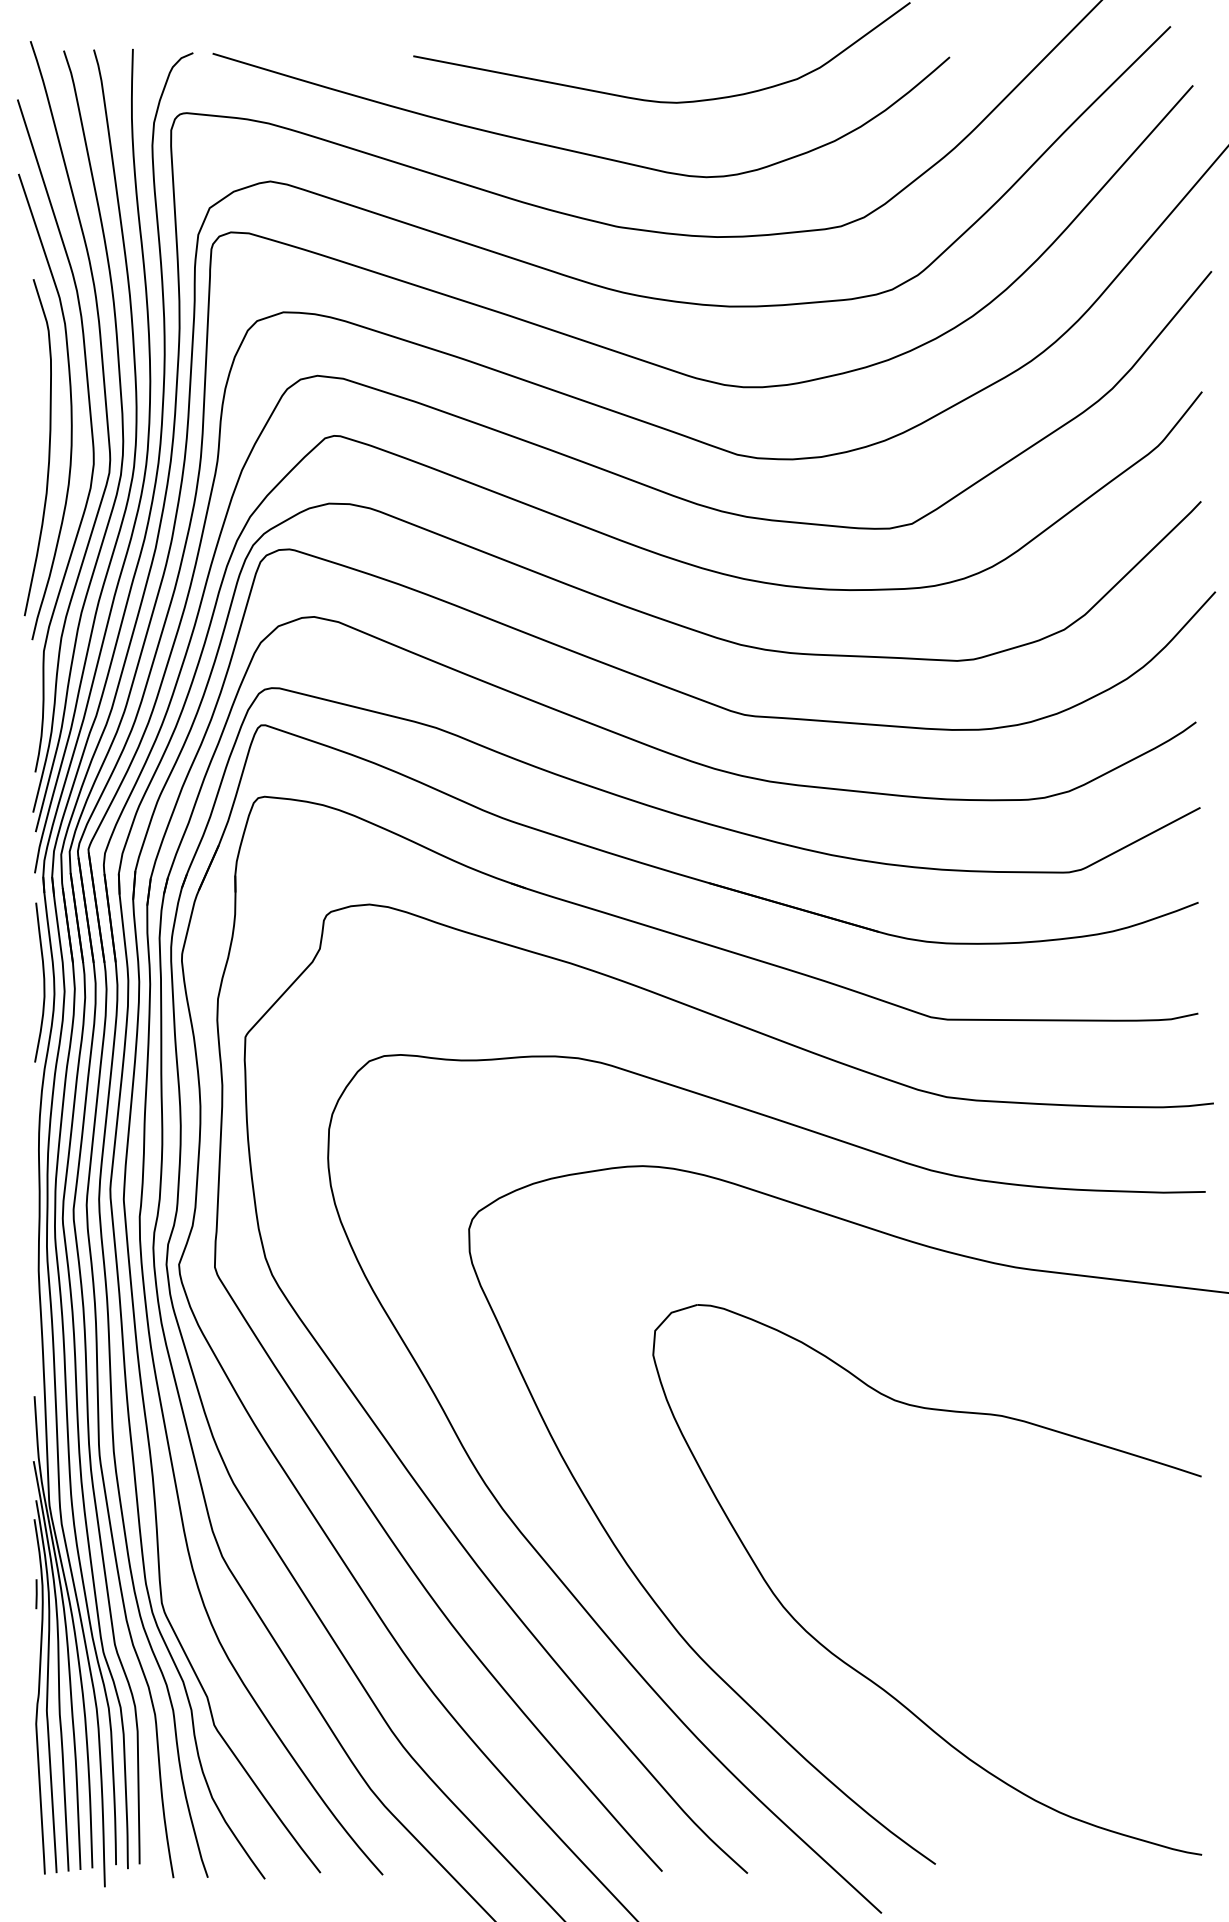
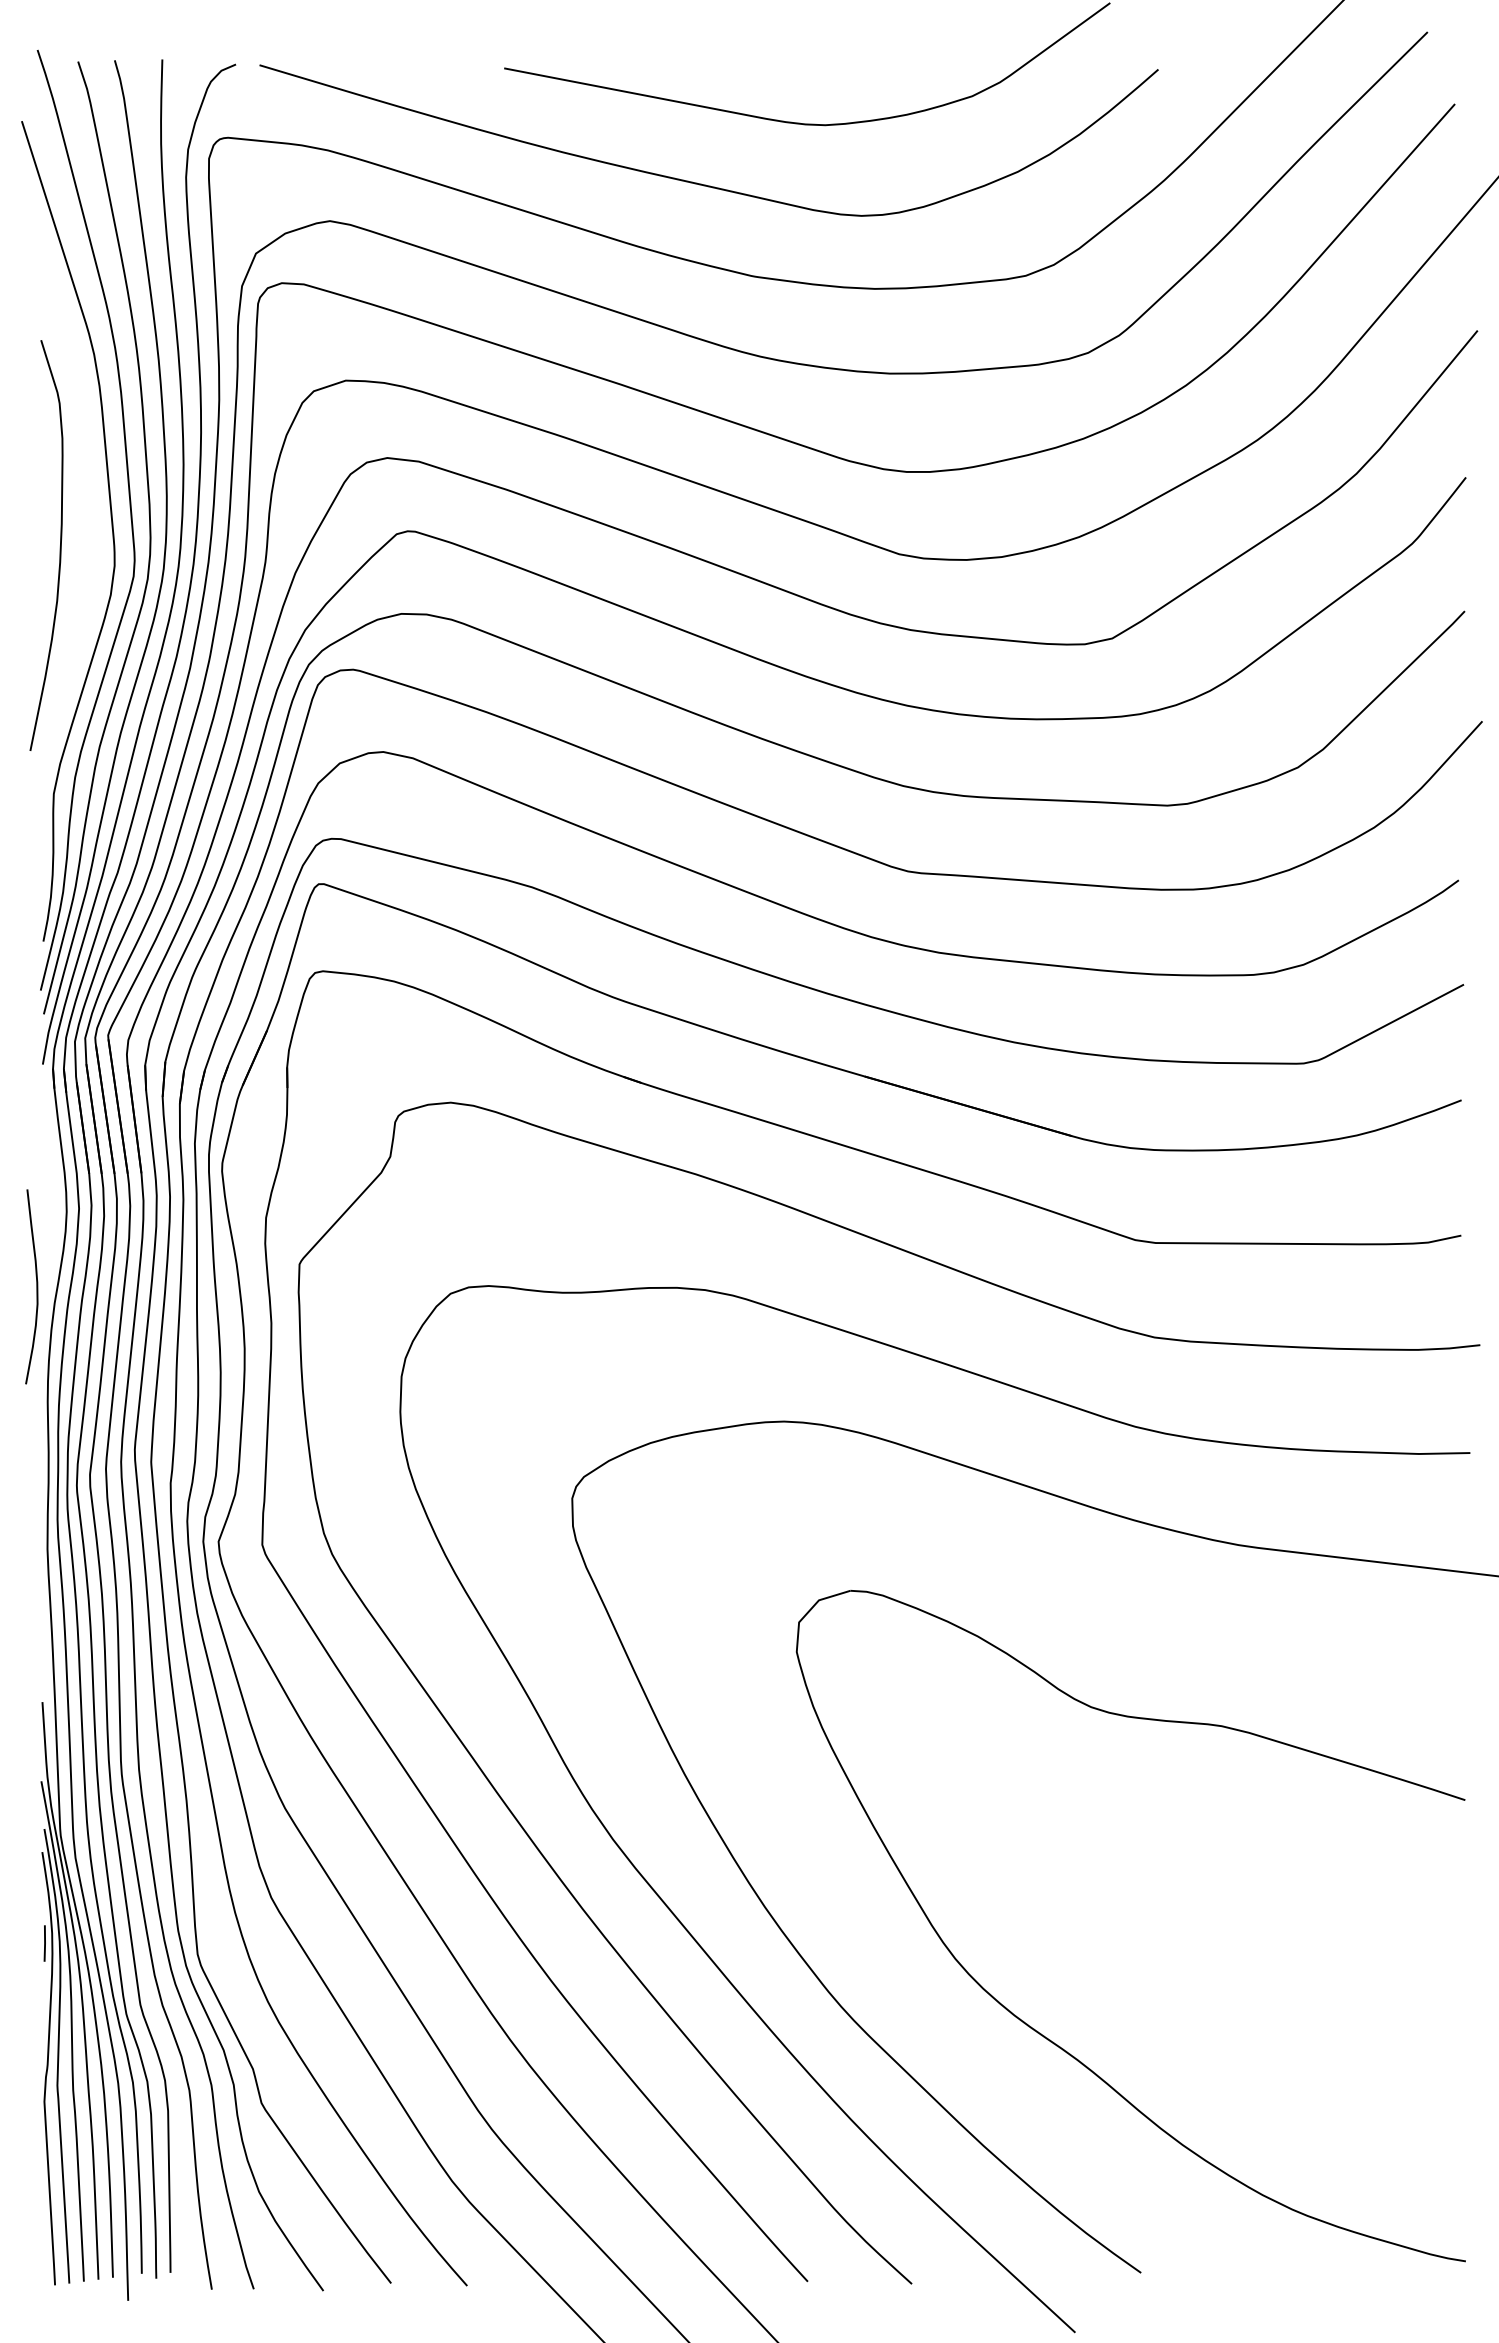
curve: (70, 406) -> (86, 495), removed
curve: (43, 982) -> (36, 1286), moved

